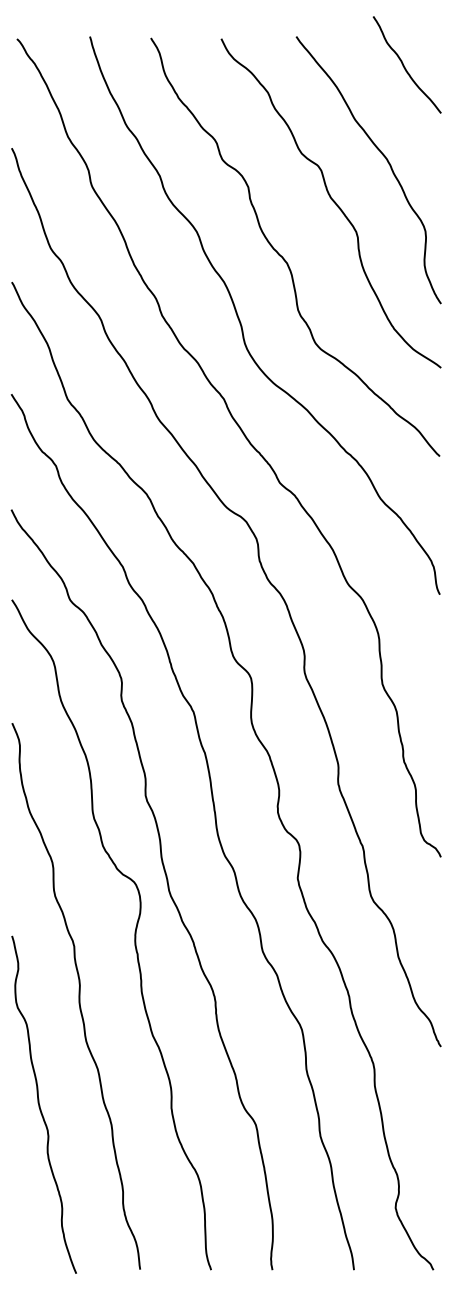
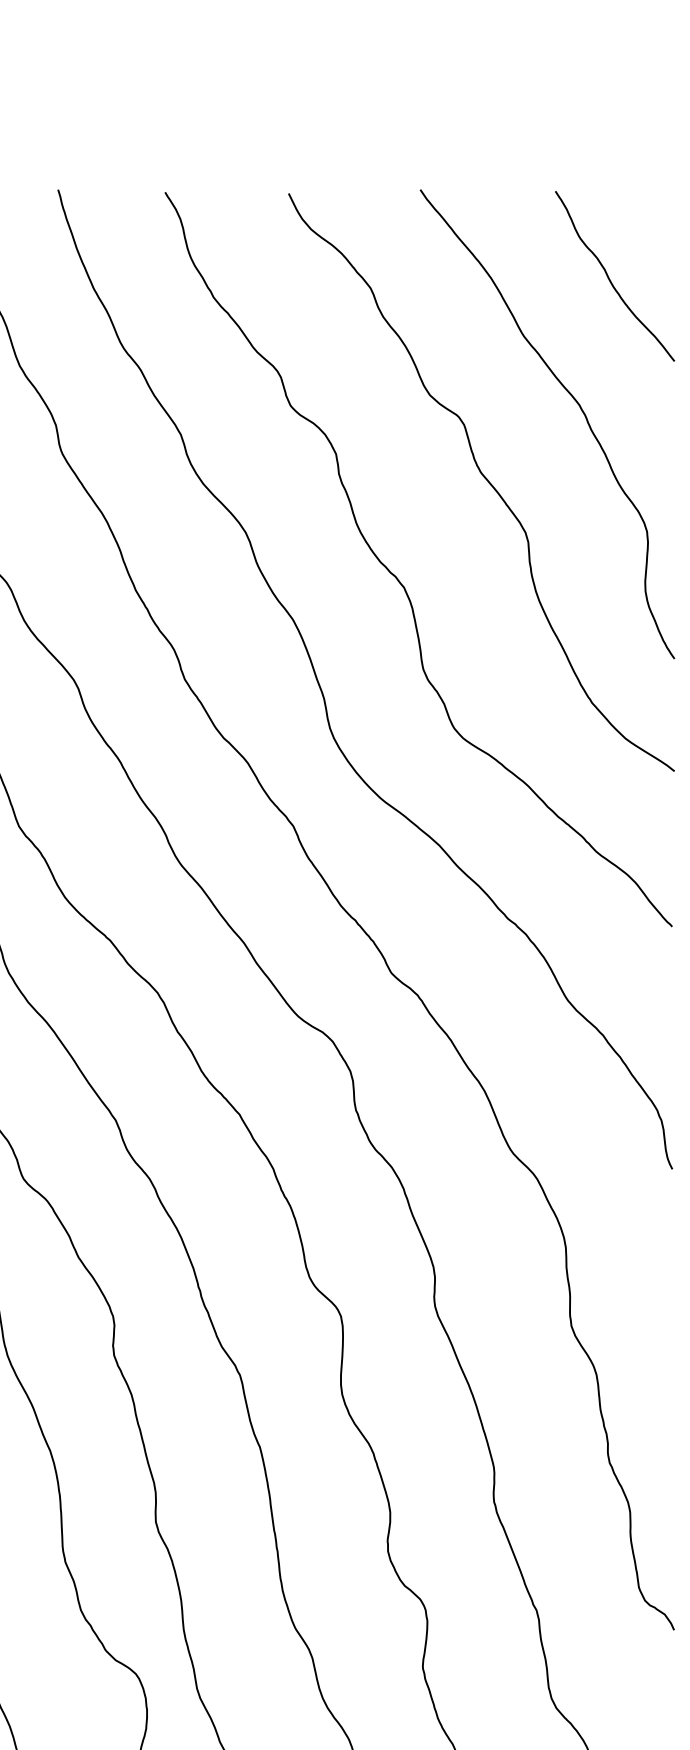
curve: (404, 65) -> (610, 277), moved

